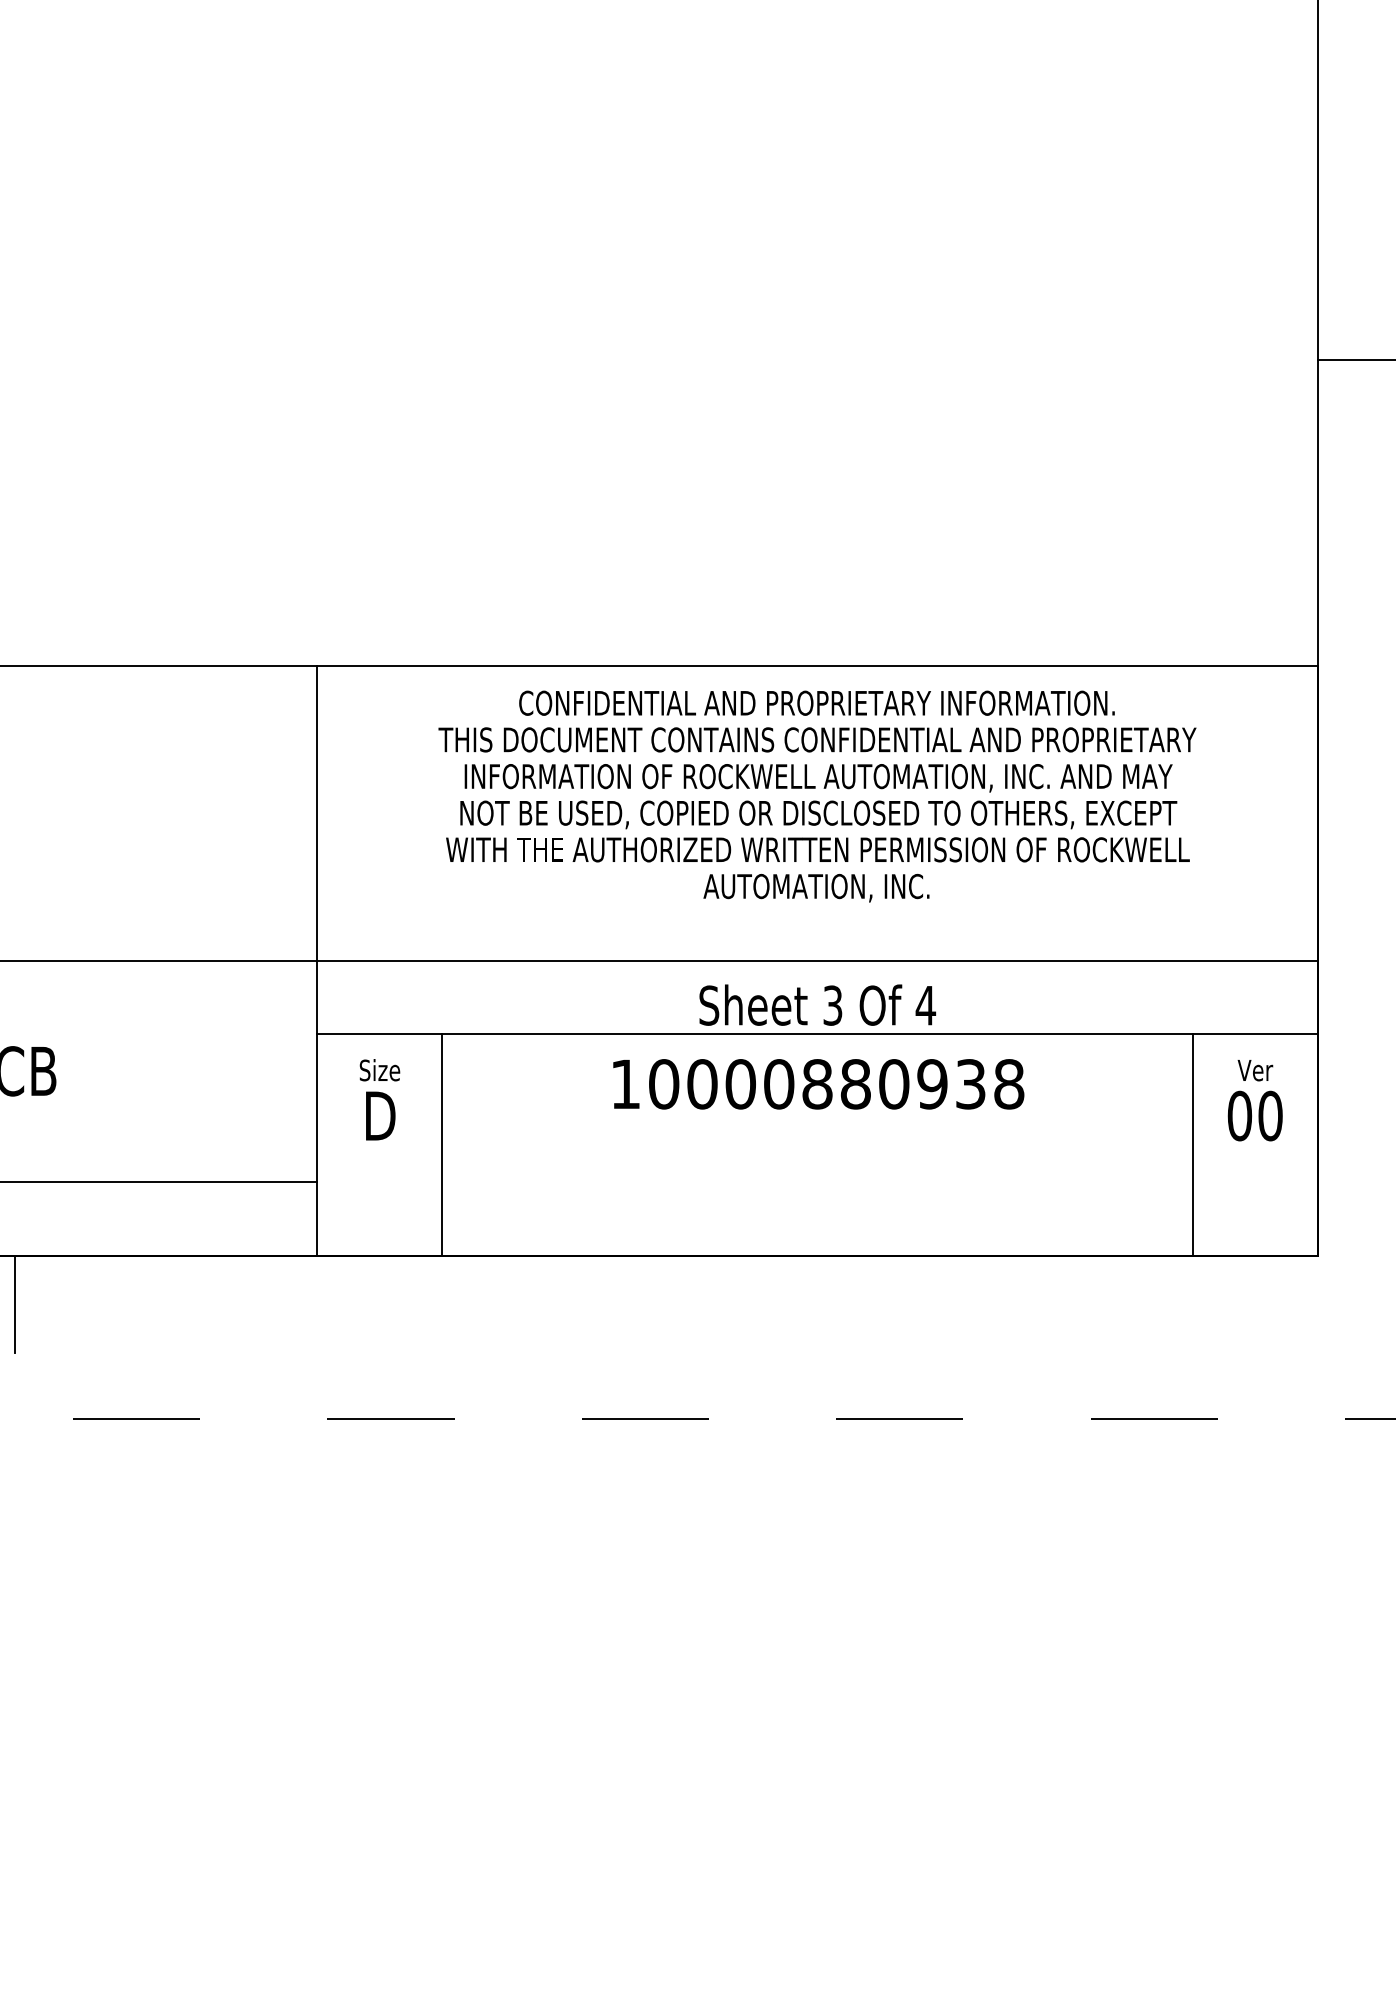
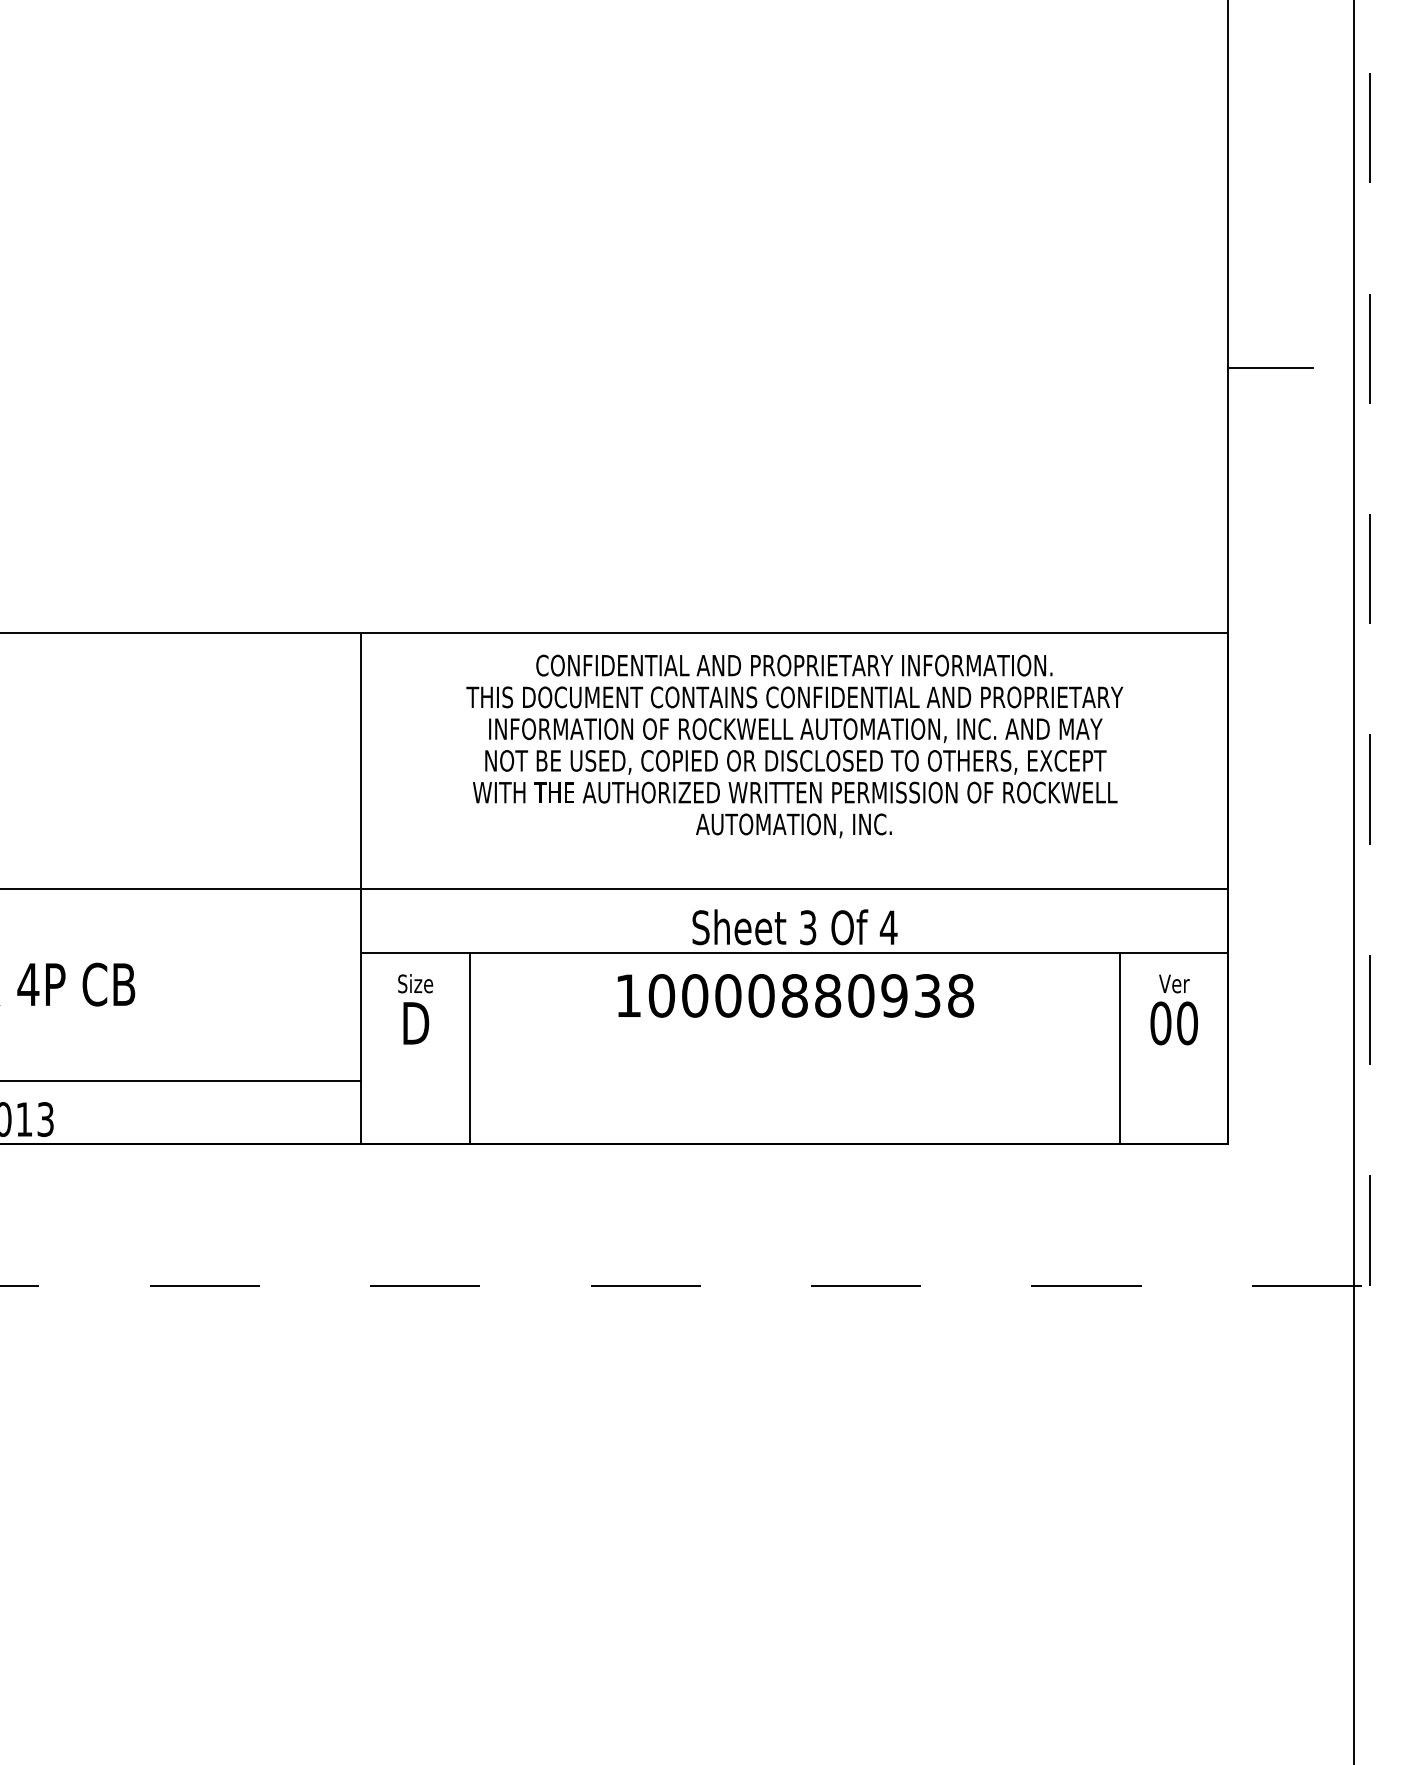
line: (15, 1304) -> (99, 1186), removed

